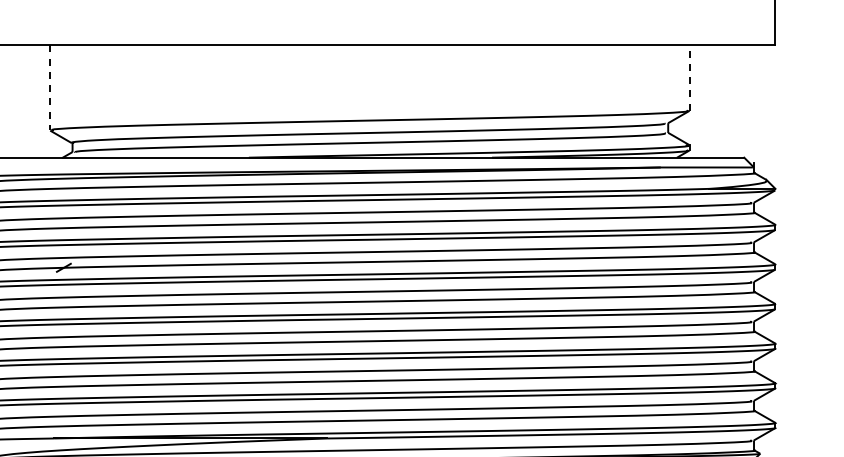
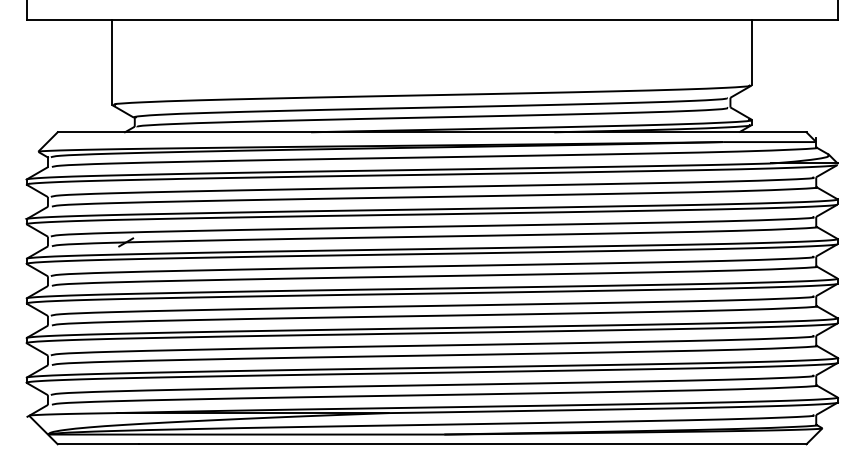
line: (689, 77) -> (751, 52), dashed -> solid
line: (50, 87) -> (112, 62), dashed -> solid

